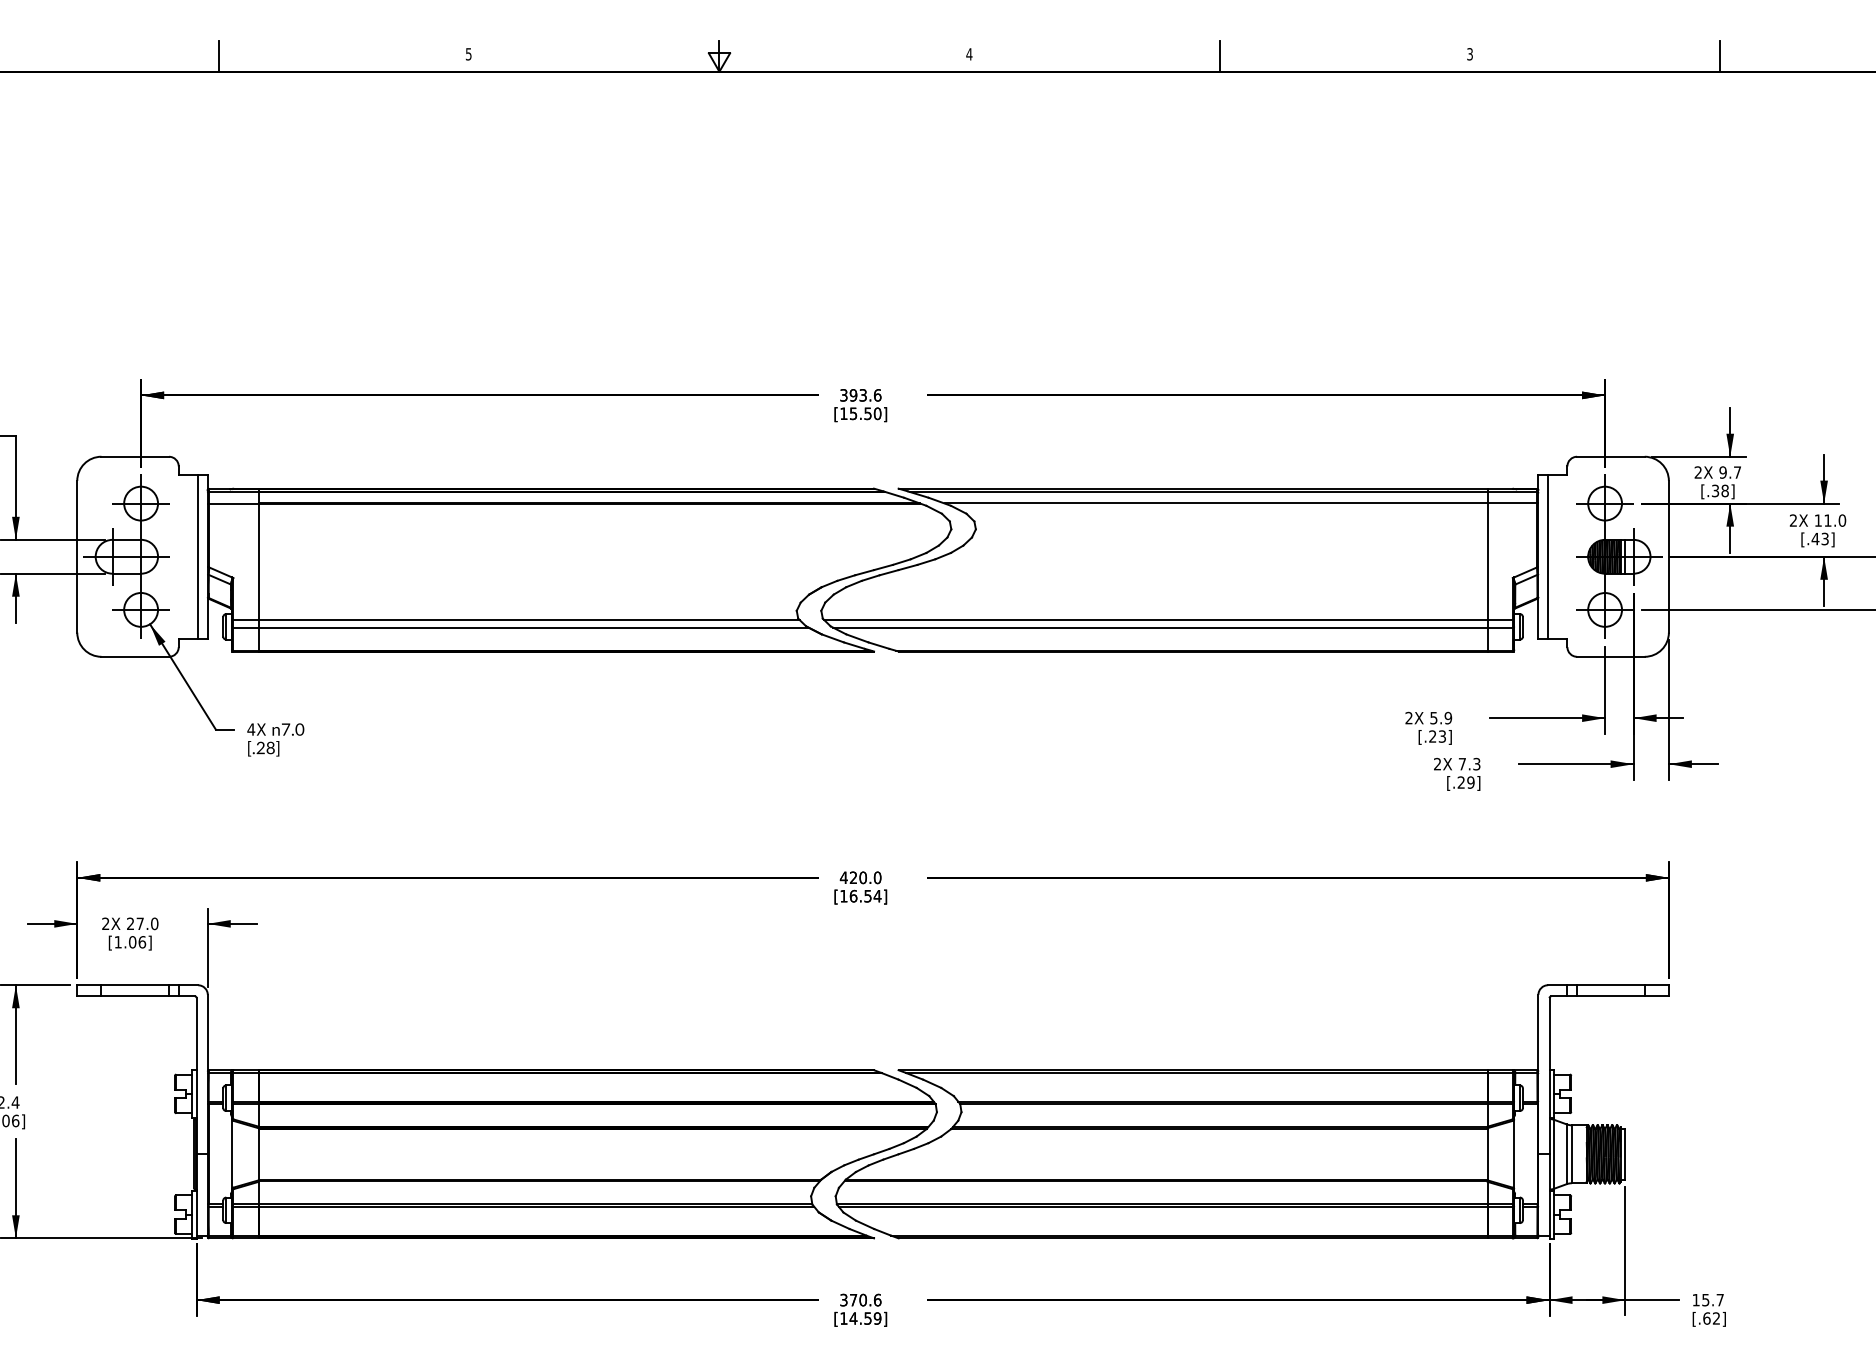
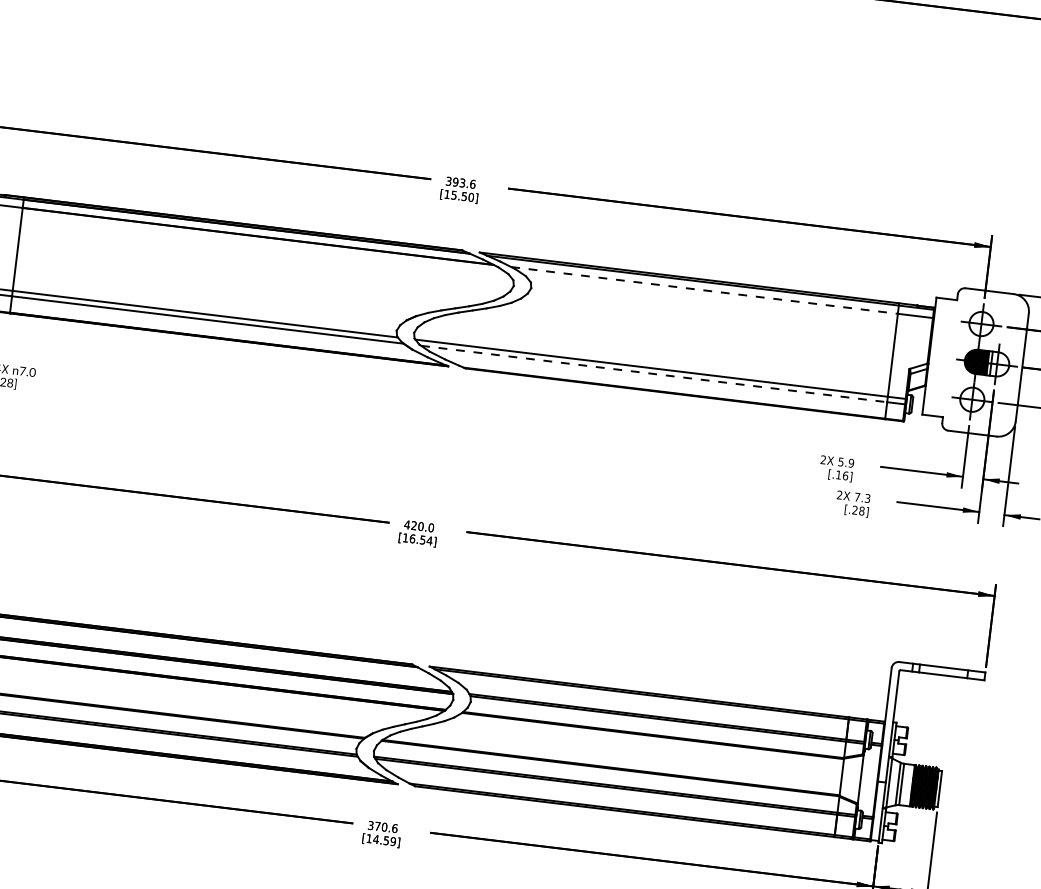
line: (1216, 503) -> (704, 290), solid -> dashed
line: (1548, 556) -> (936, 356), removed
line: (1160, 627) -> (654, 373), solid -> dashed
text: (1437, 736) -> (842, 475), [.23] -> [.16]
text: (1470, 782) -> (861, 511), [.29] -> [.28]

